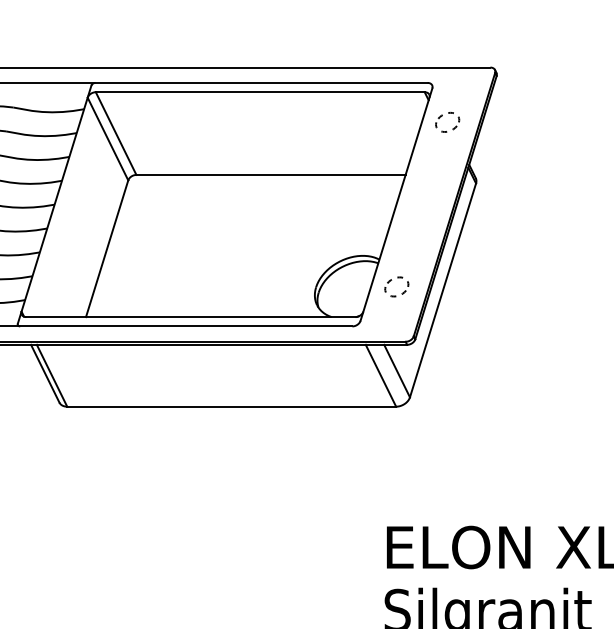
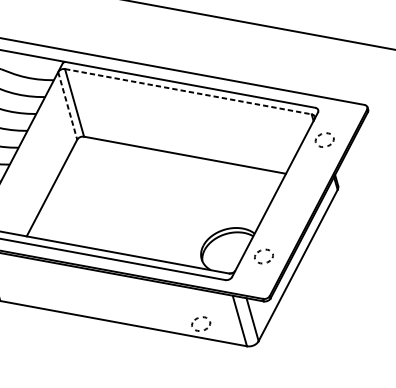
line: (260, 92) -> (188, 91), solid -> dashed
line: (108, 139) -> (68, 106), solid -> dashed
part: (327, 382) -> (198, 318), added

